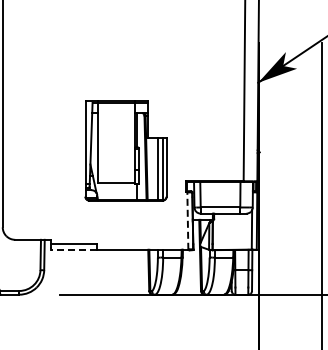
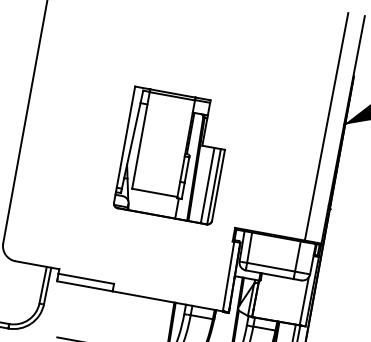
part: (125, 150) -> (172, 155), moved
line: (187, 221) -> (228, 276), dashed -> solid
line: (74, 249) -> (85, 285), dashed -> solid

